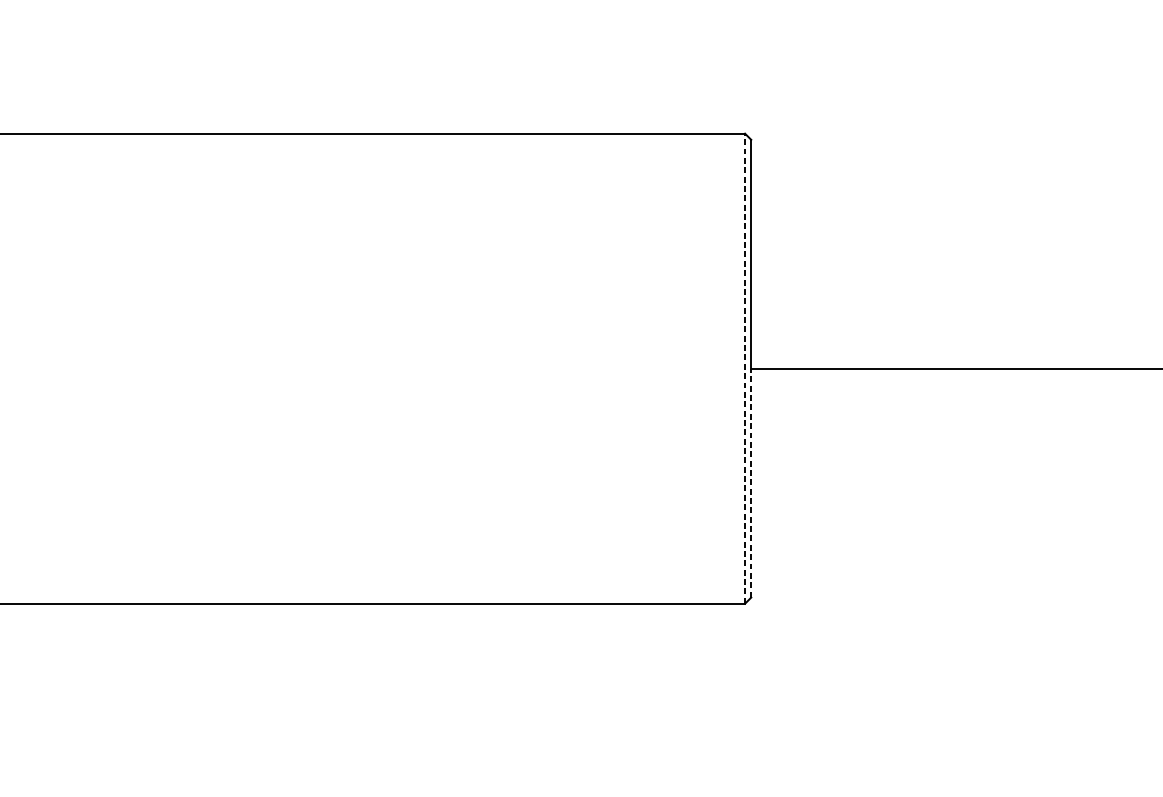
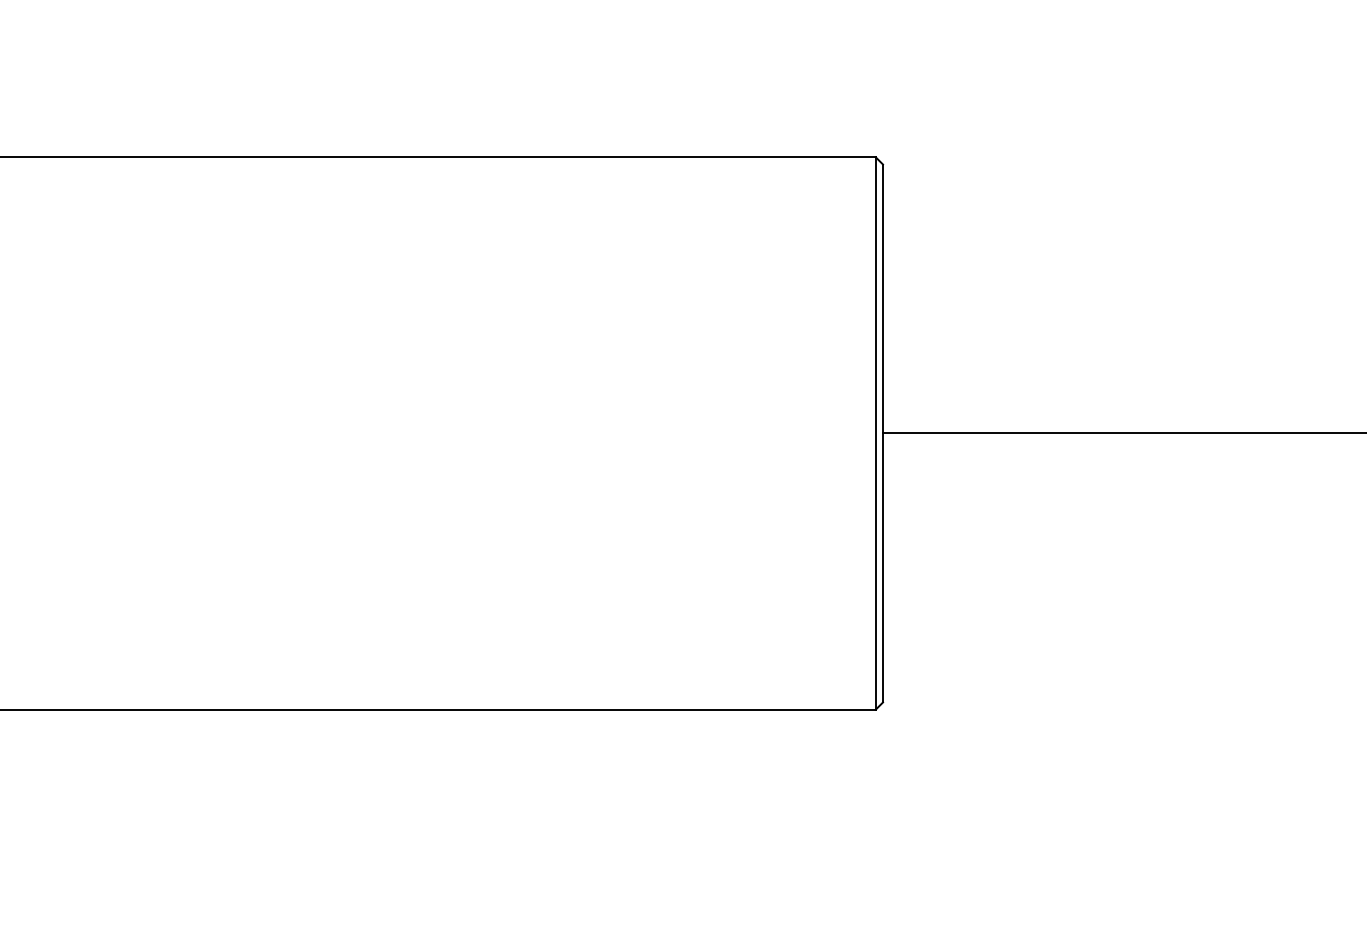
line: (744, 367) -> (875, 432), dashed -> solid
line: (751, 482) -> (883, 567), dashed -> solid

